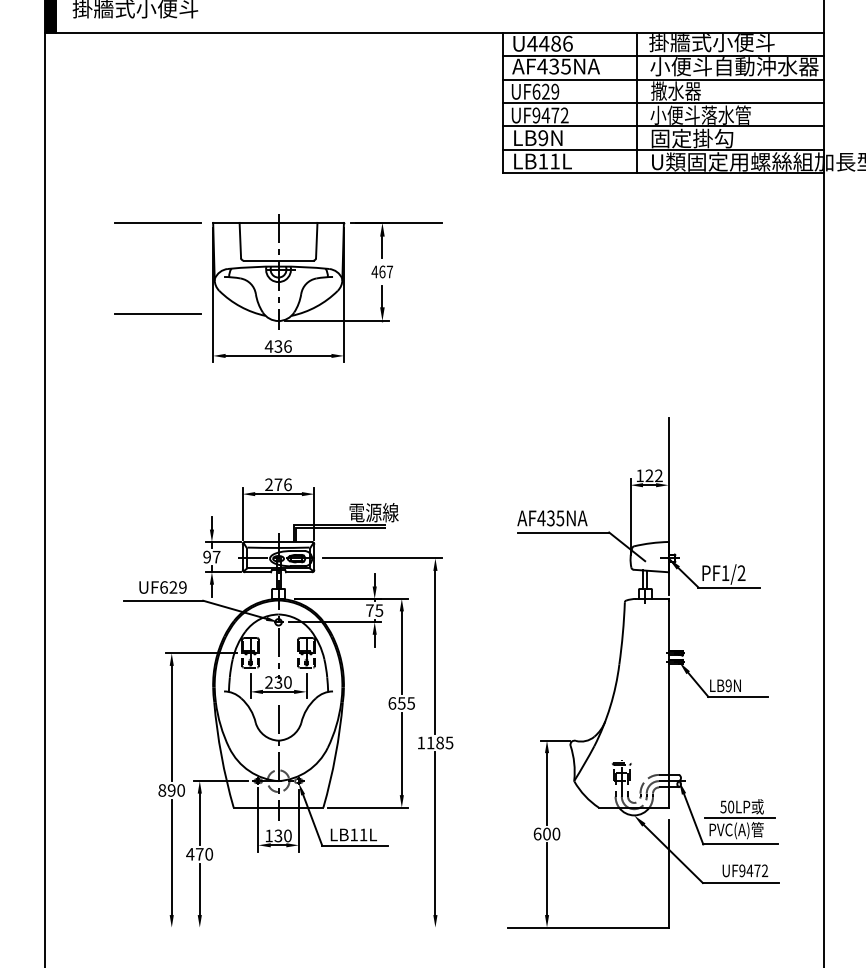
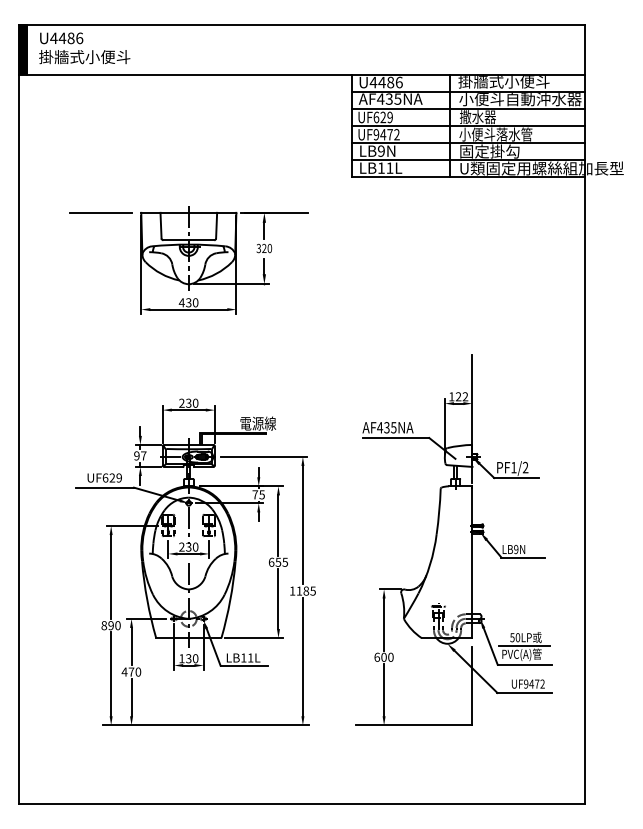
text: (382, 271) -> (264, 248), 467 -> 320
line: (157, 313) -> (100, 278), removed
text: (287, 346) -> (195, 302), 436 -> 430
text: (283, 483) -> (192, 402), 276 -> 230
line: (301, 927) -> (205, 725), added

